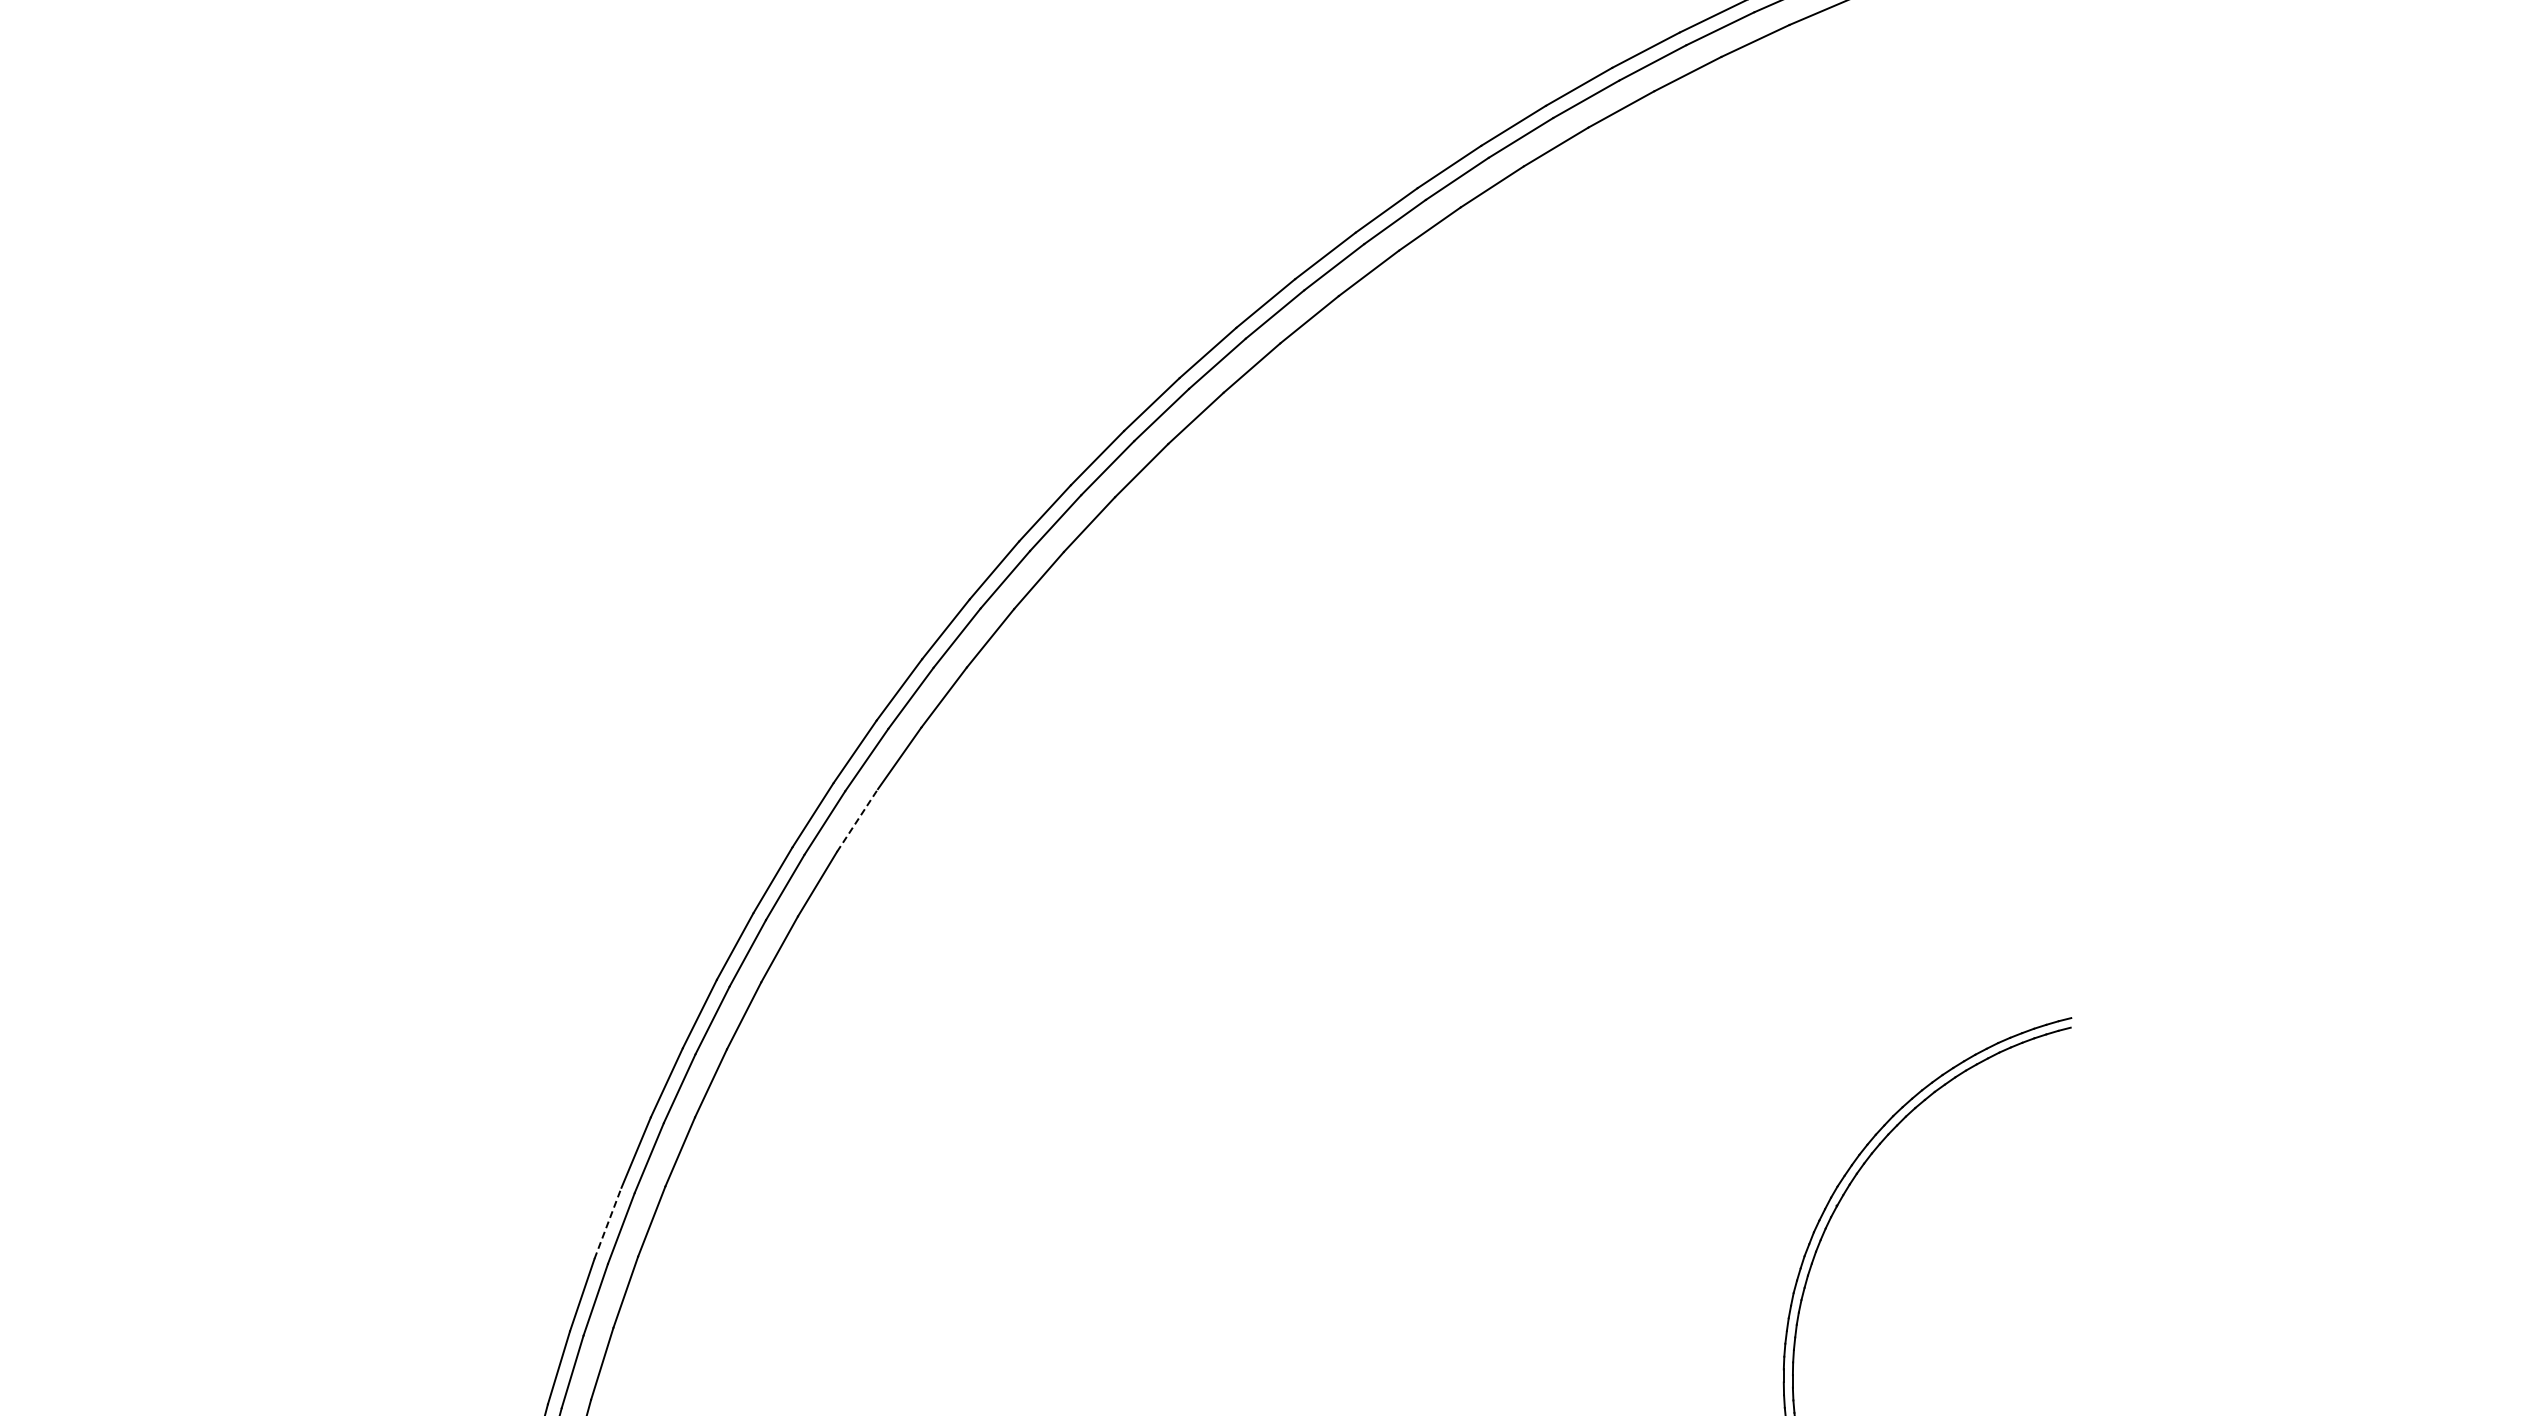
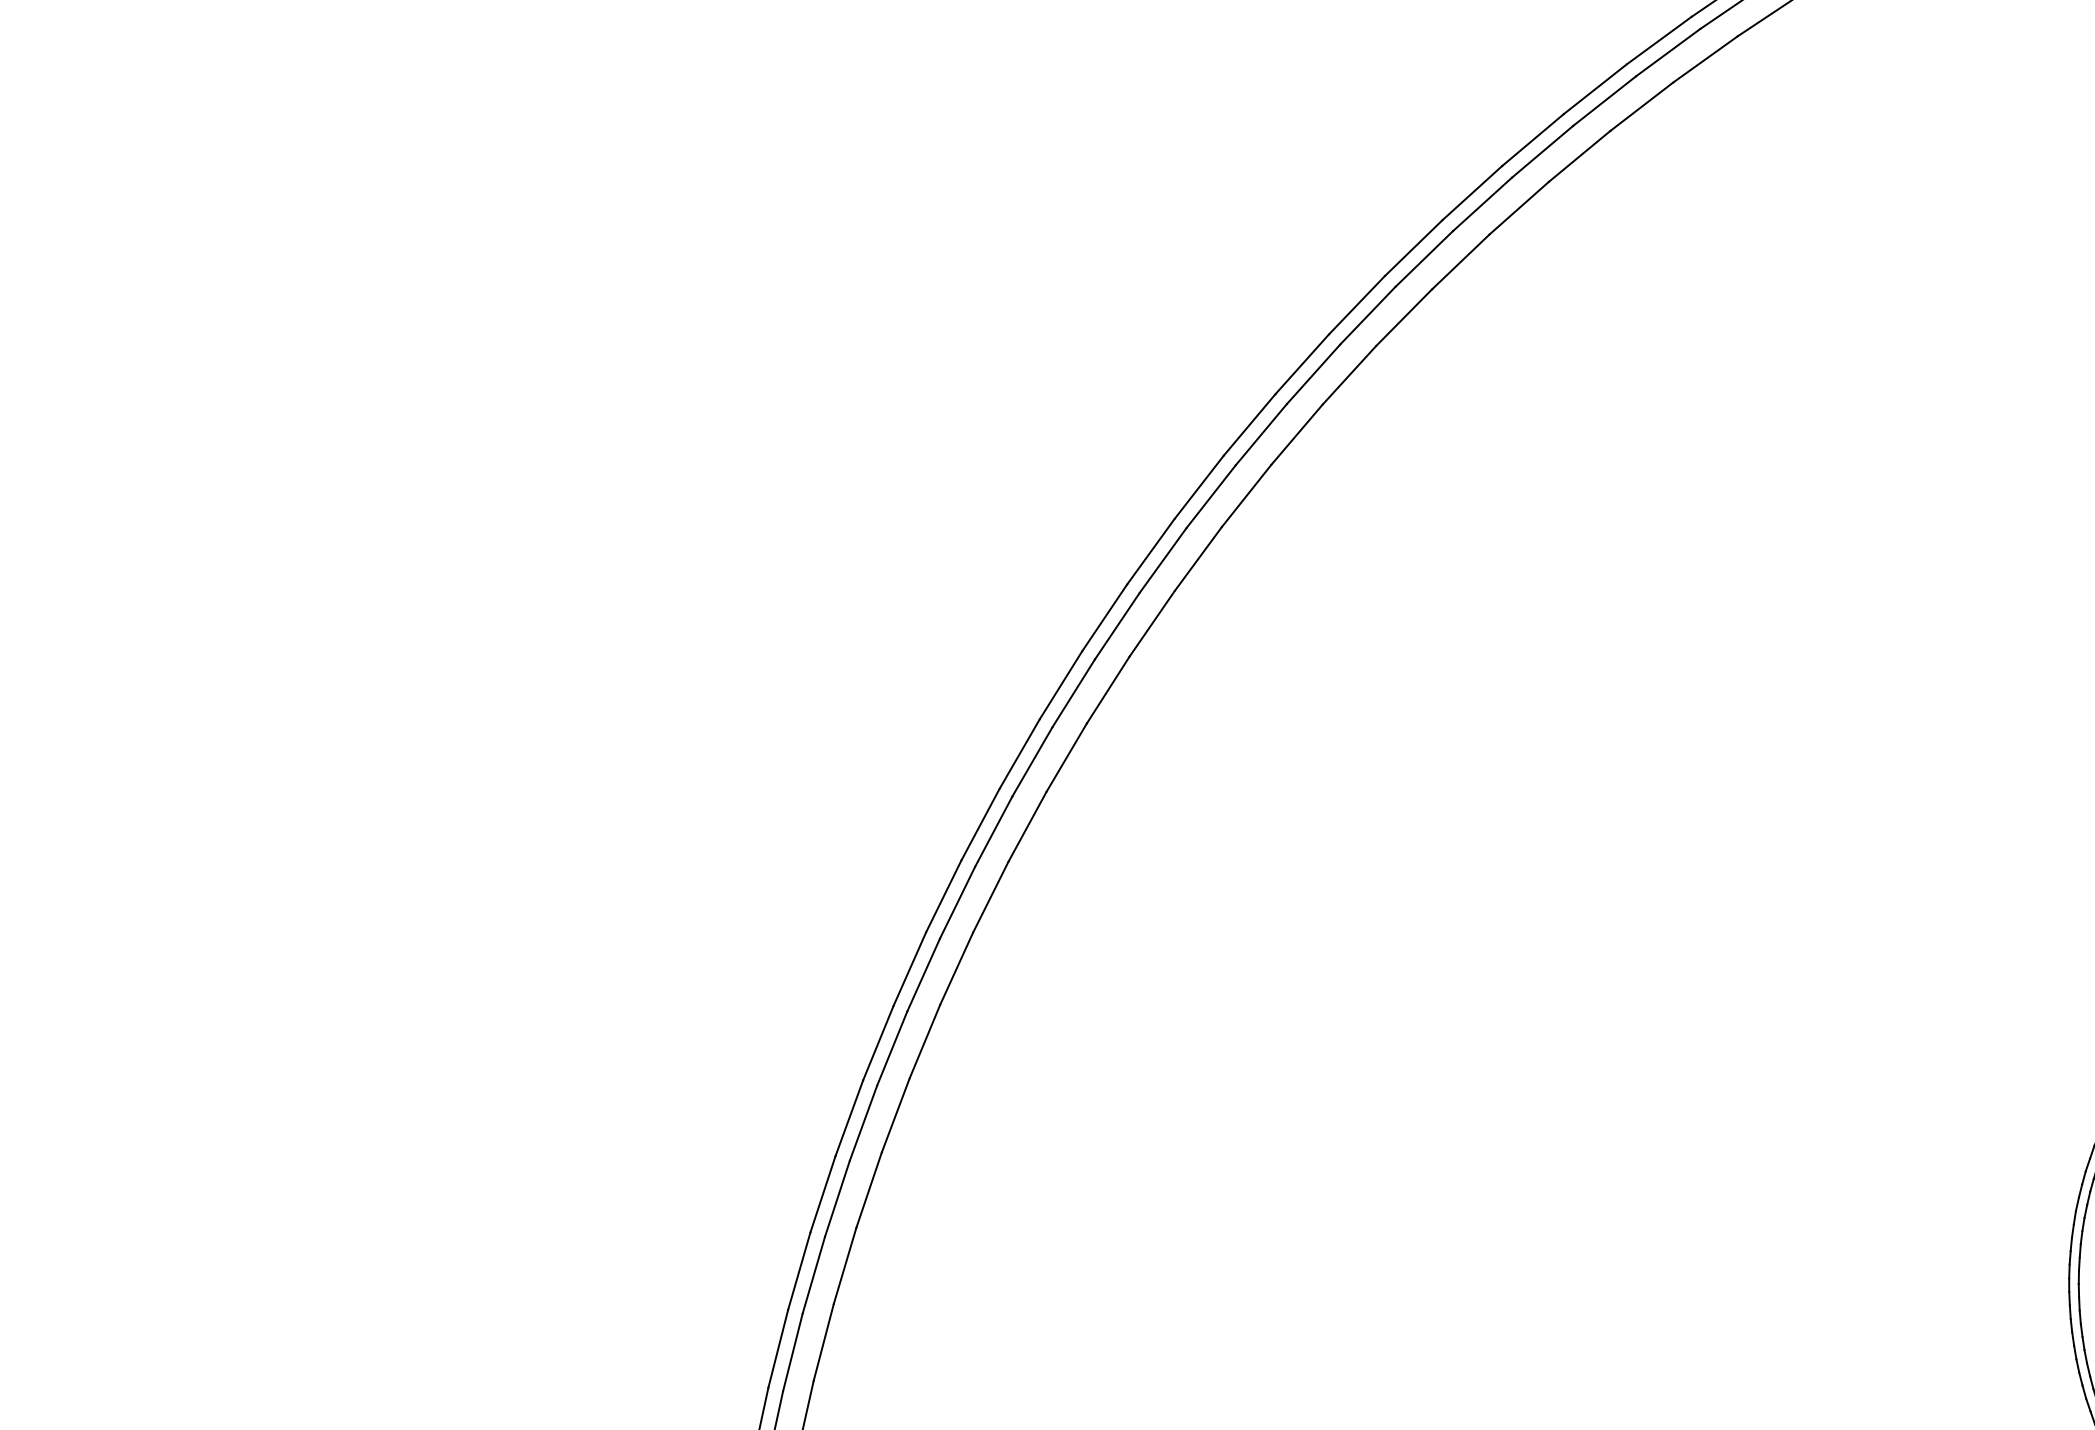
line: (857, 820) -> (1066, 757), dashed -> solid
line: (608, 1222) -> (823, 1193), dashed -> solid

